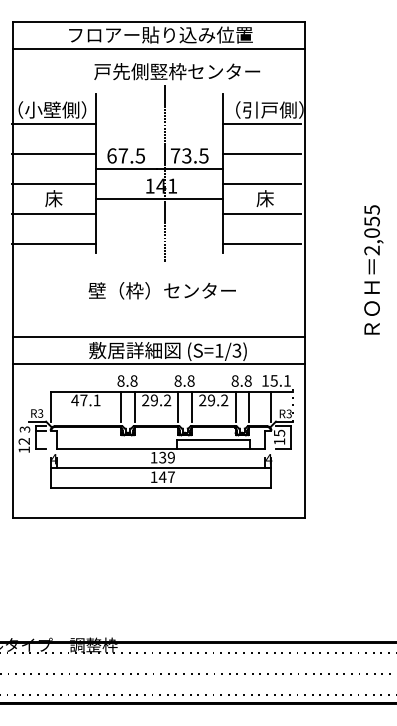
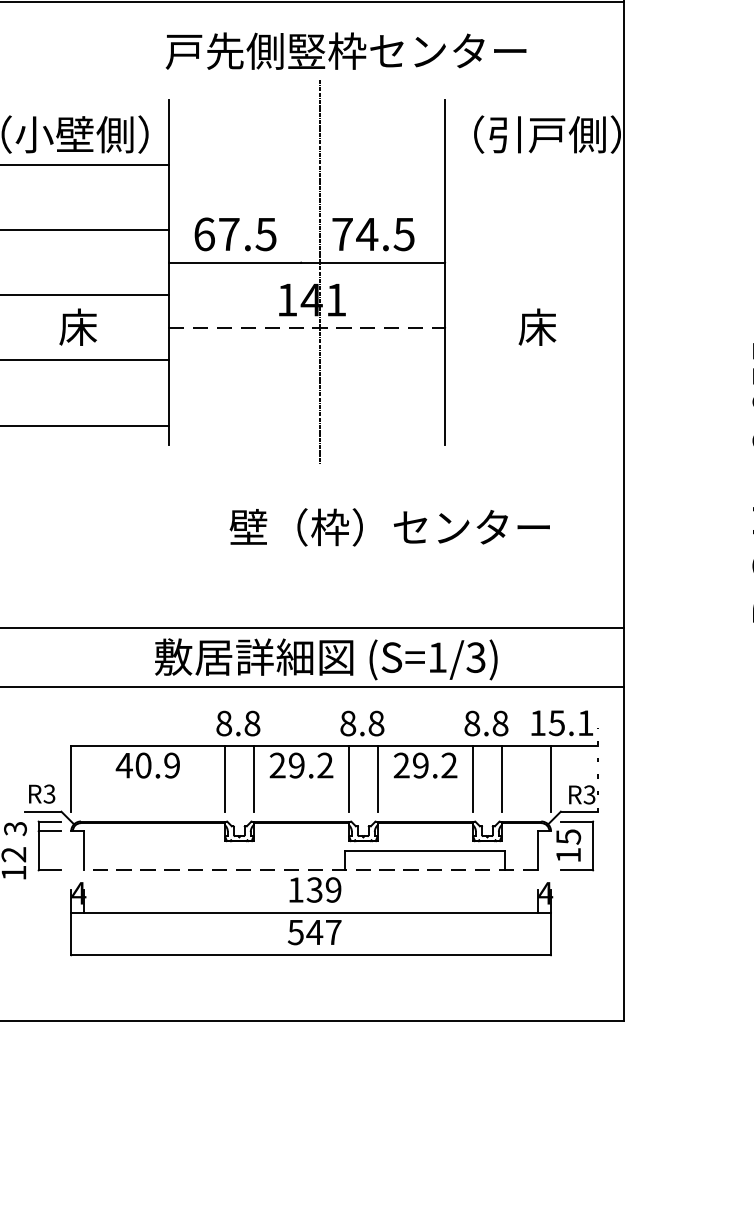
line: (261, 123) -> (529, 163), removed
line: (261, 153) -> (529, 229), removed
text: (186, 155) -> (366, 233), 73.5 -> 74.5
line: (261, 183) -> (529, 294), removed
line: (159, 198) -> (307, 326), solid -> dashed
line: (261, 213) -> (529, 359), removed
line: (261, 243) -> (529, 424), removed
text: (161, 290) -> (388, 526), moved
text: (90, 400) -> (157, 765), 47.1 -> 40.9
line: (160, 448) -> (309, 870), solid -> dashed
text: (153, 477) -> (294, 933), 147 -> 547

